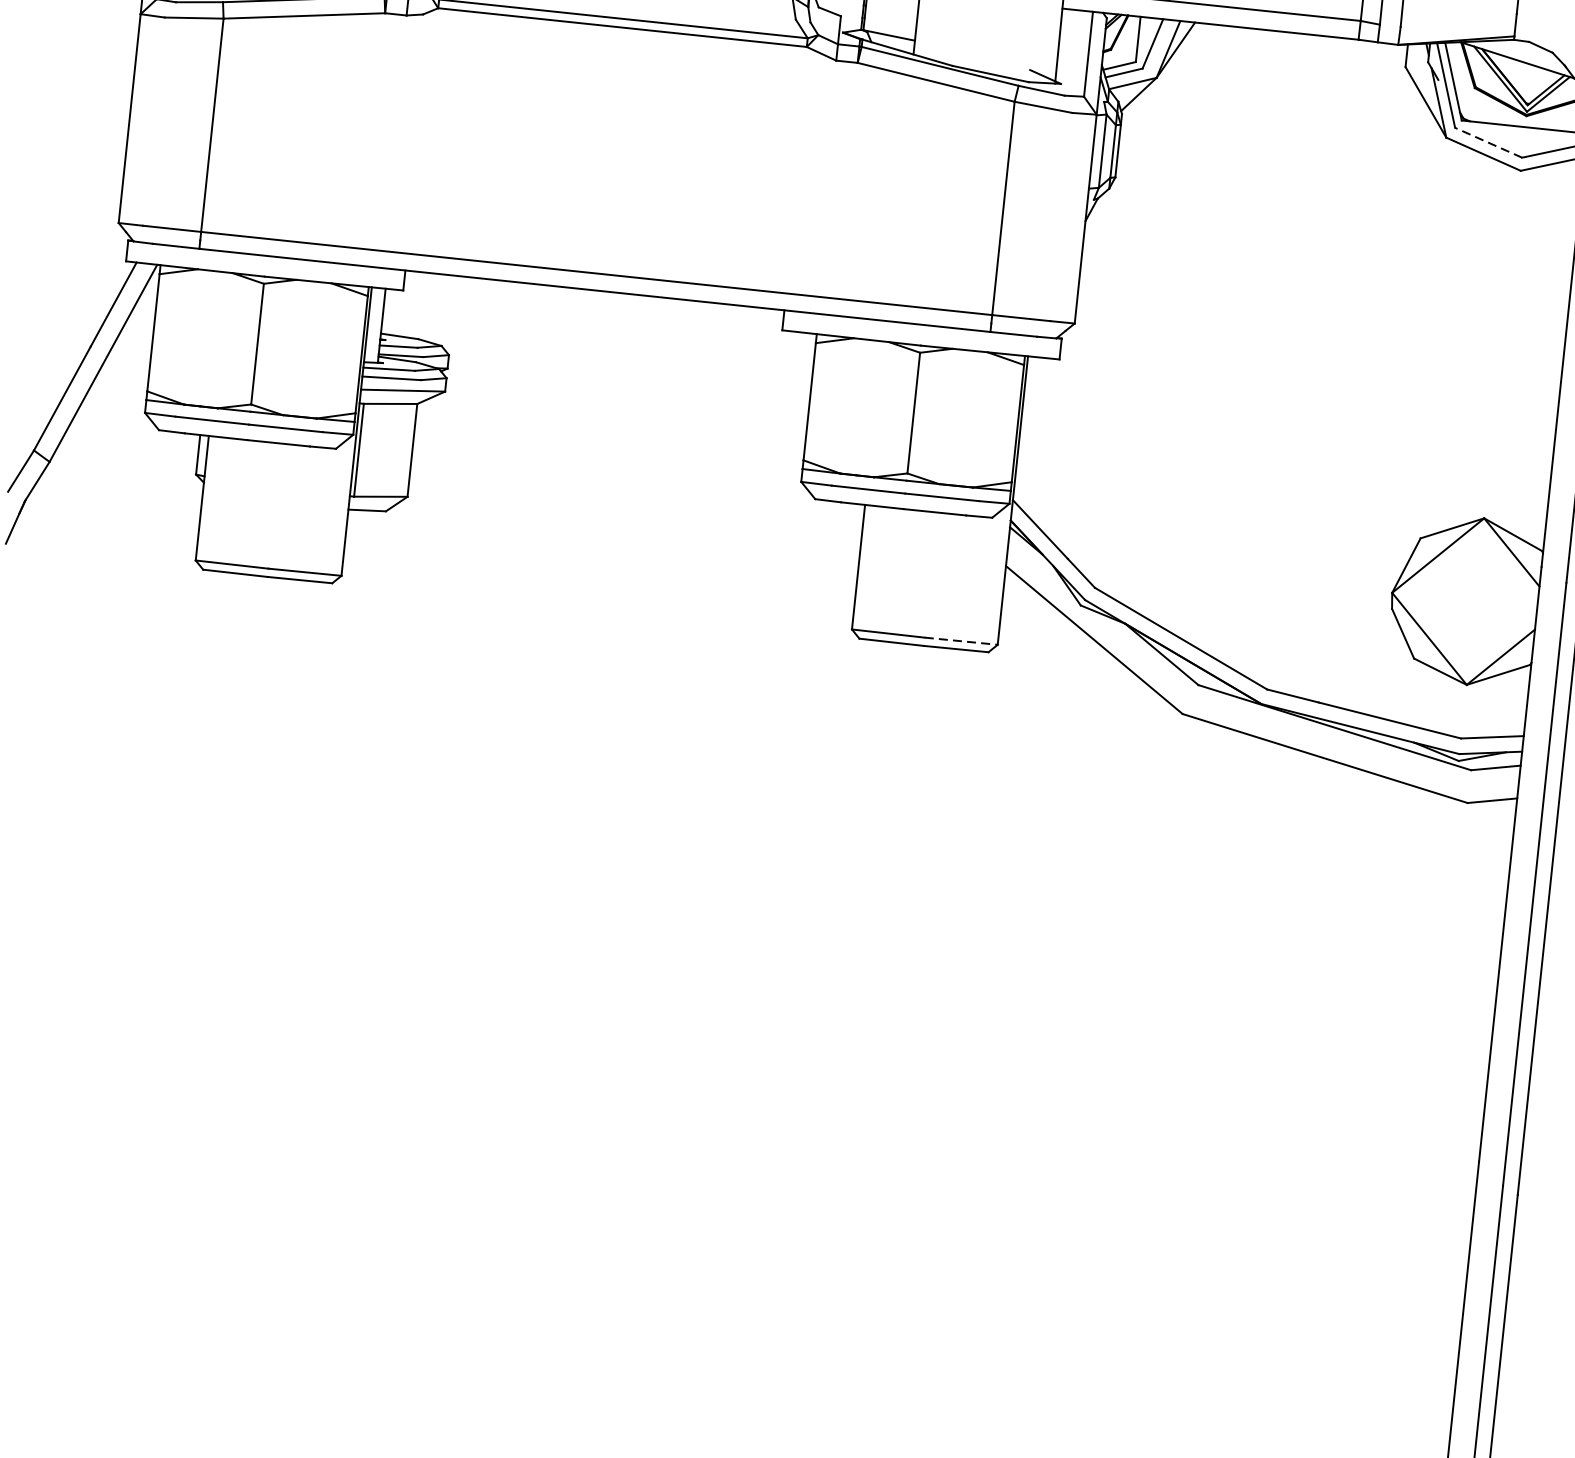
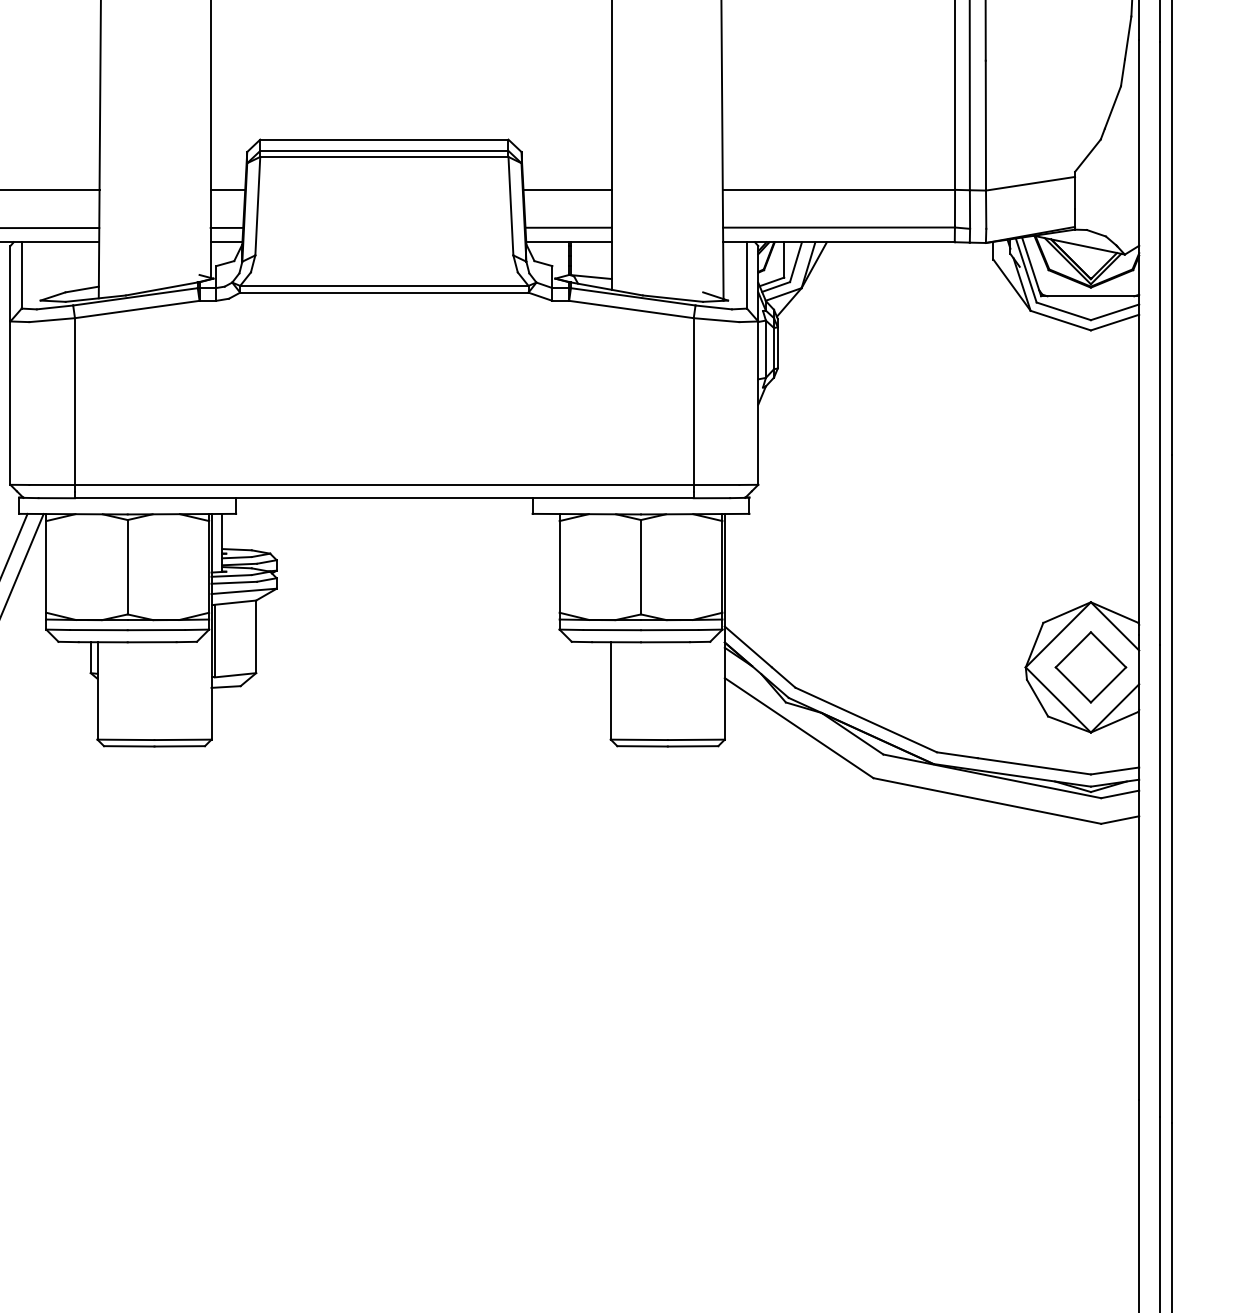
line: (1488, 142) -> (1063, 311), dashed -> solid
part: (1474, 601) -> (1090, 667), added
line: (961, 640) -> (696, 739), dashed -> solid

